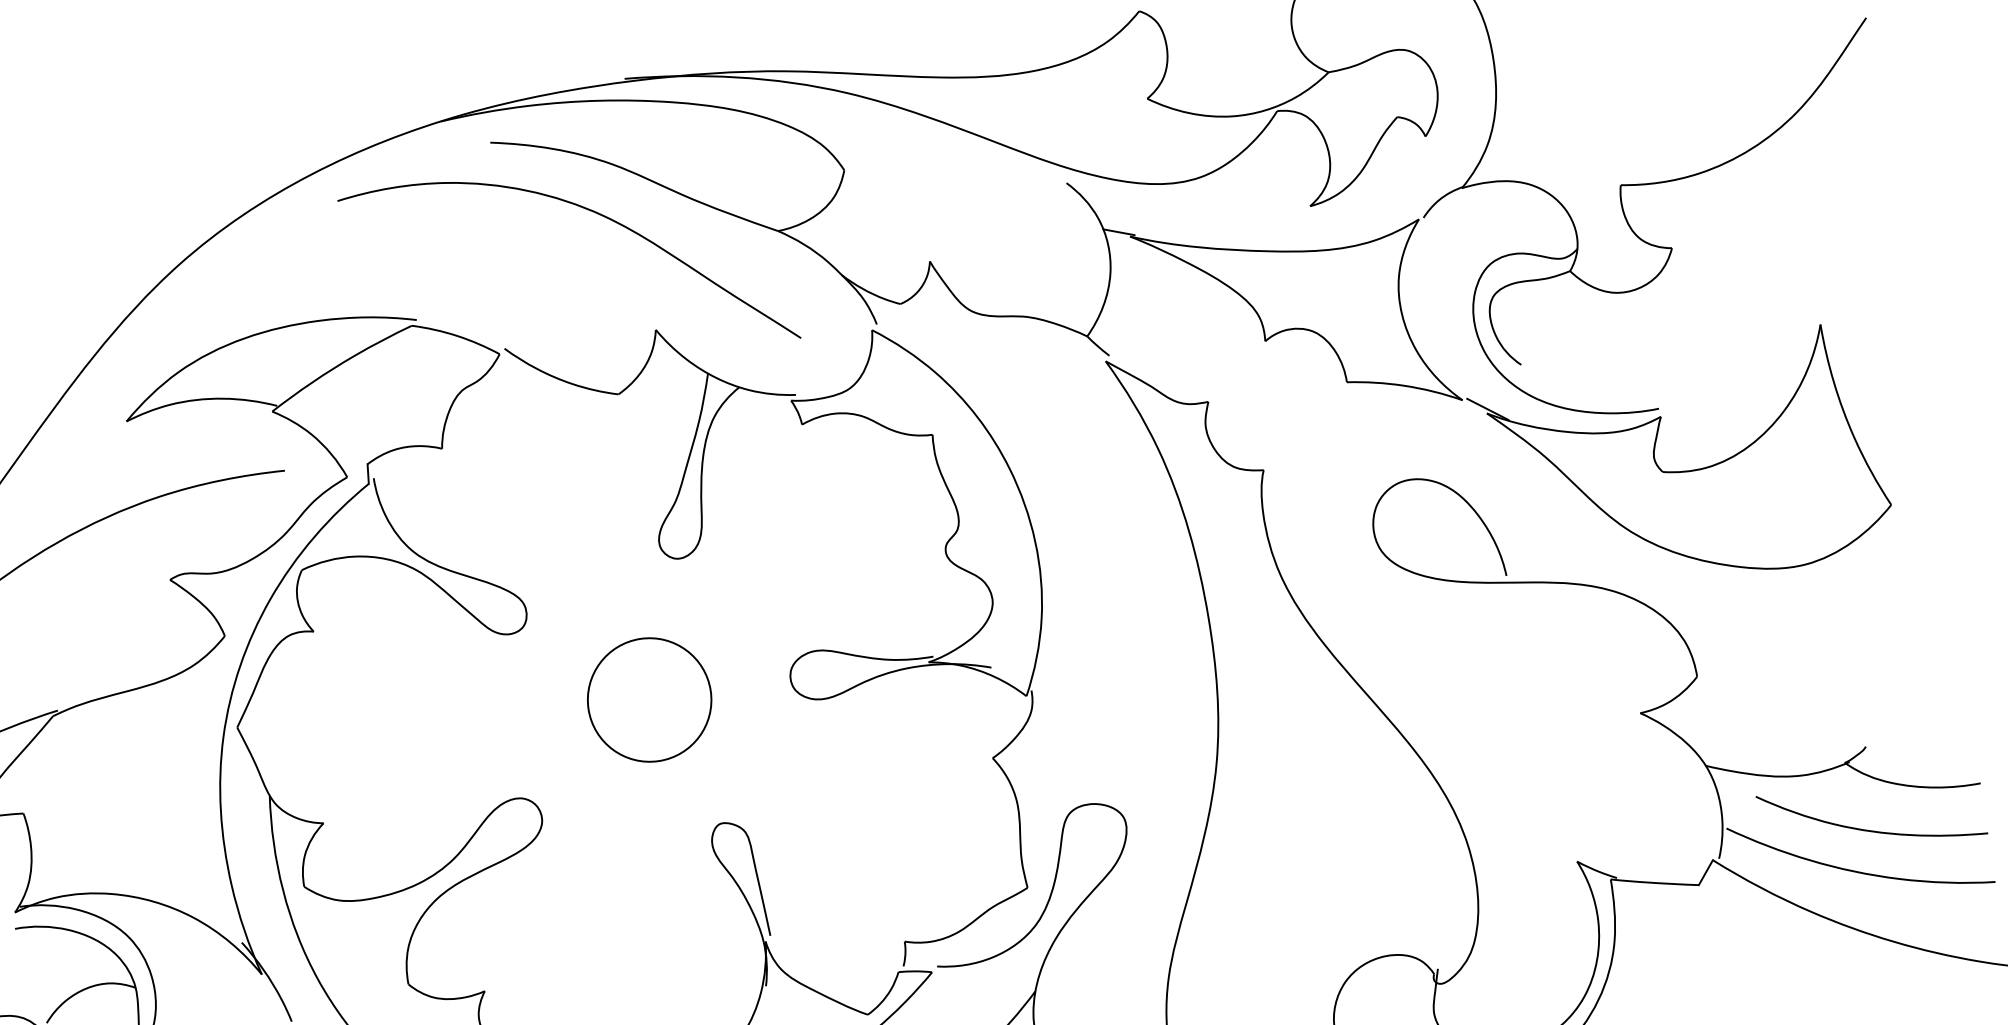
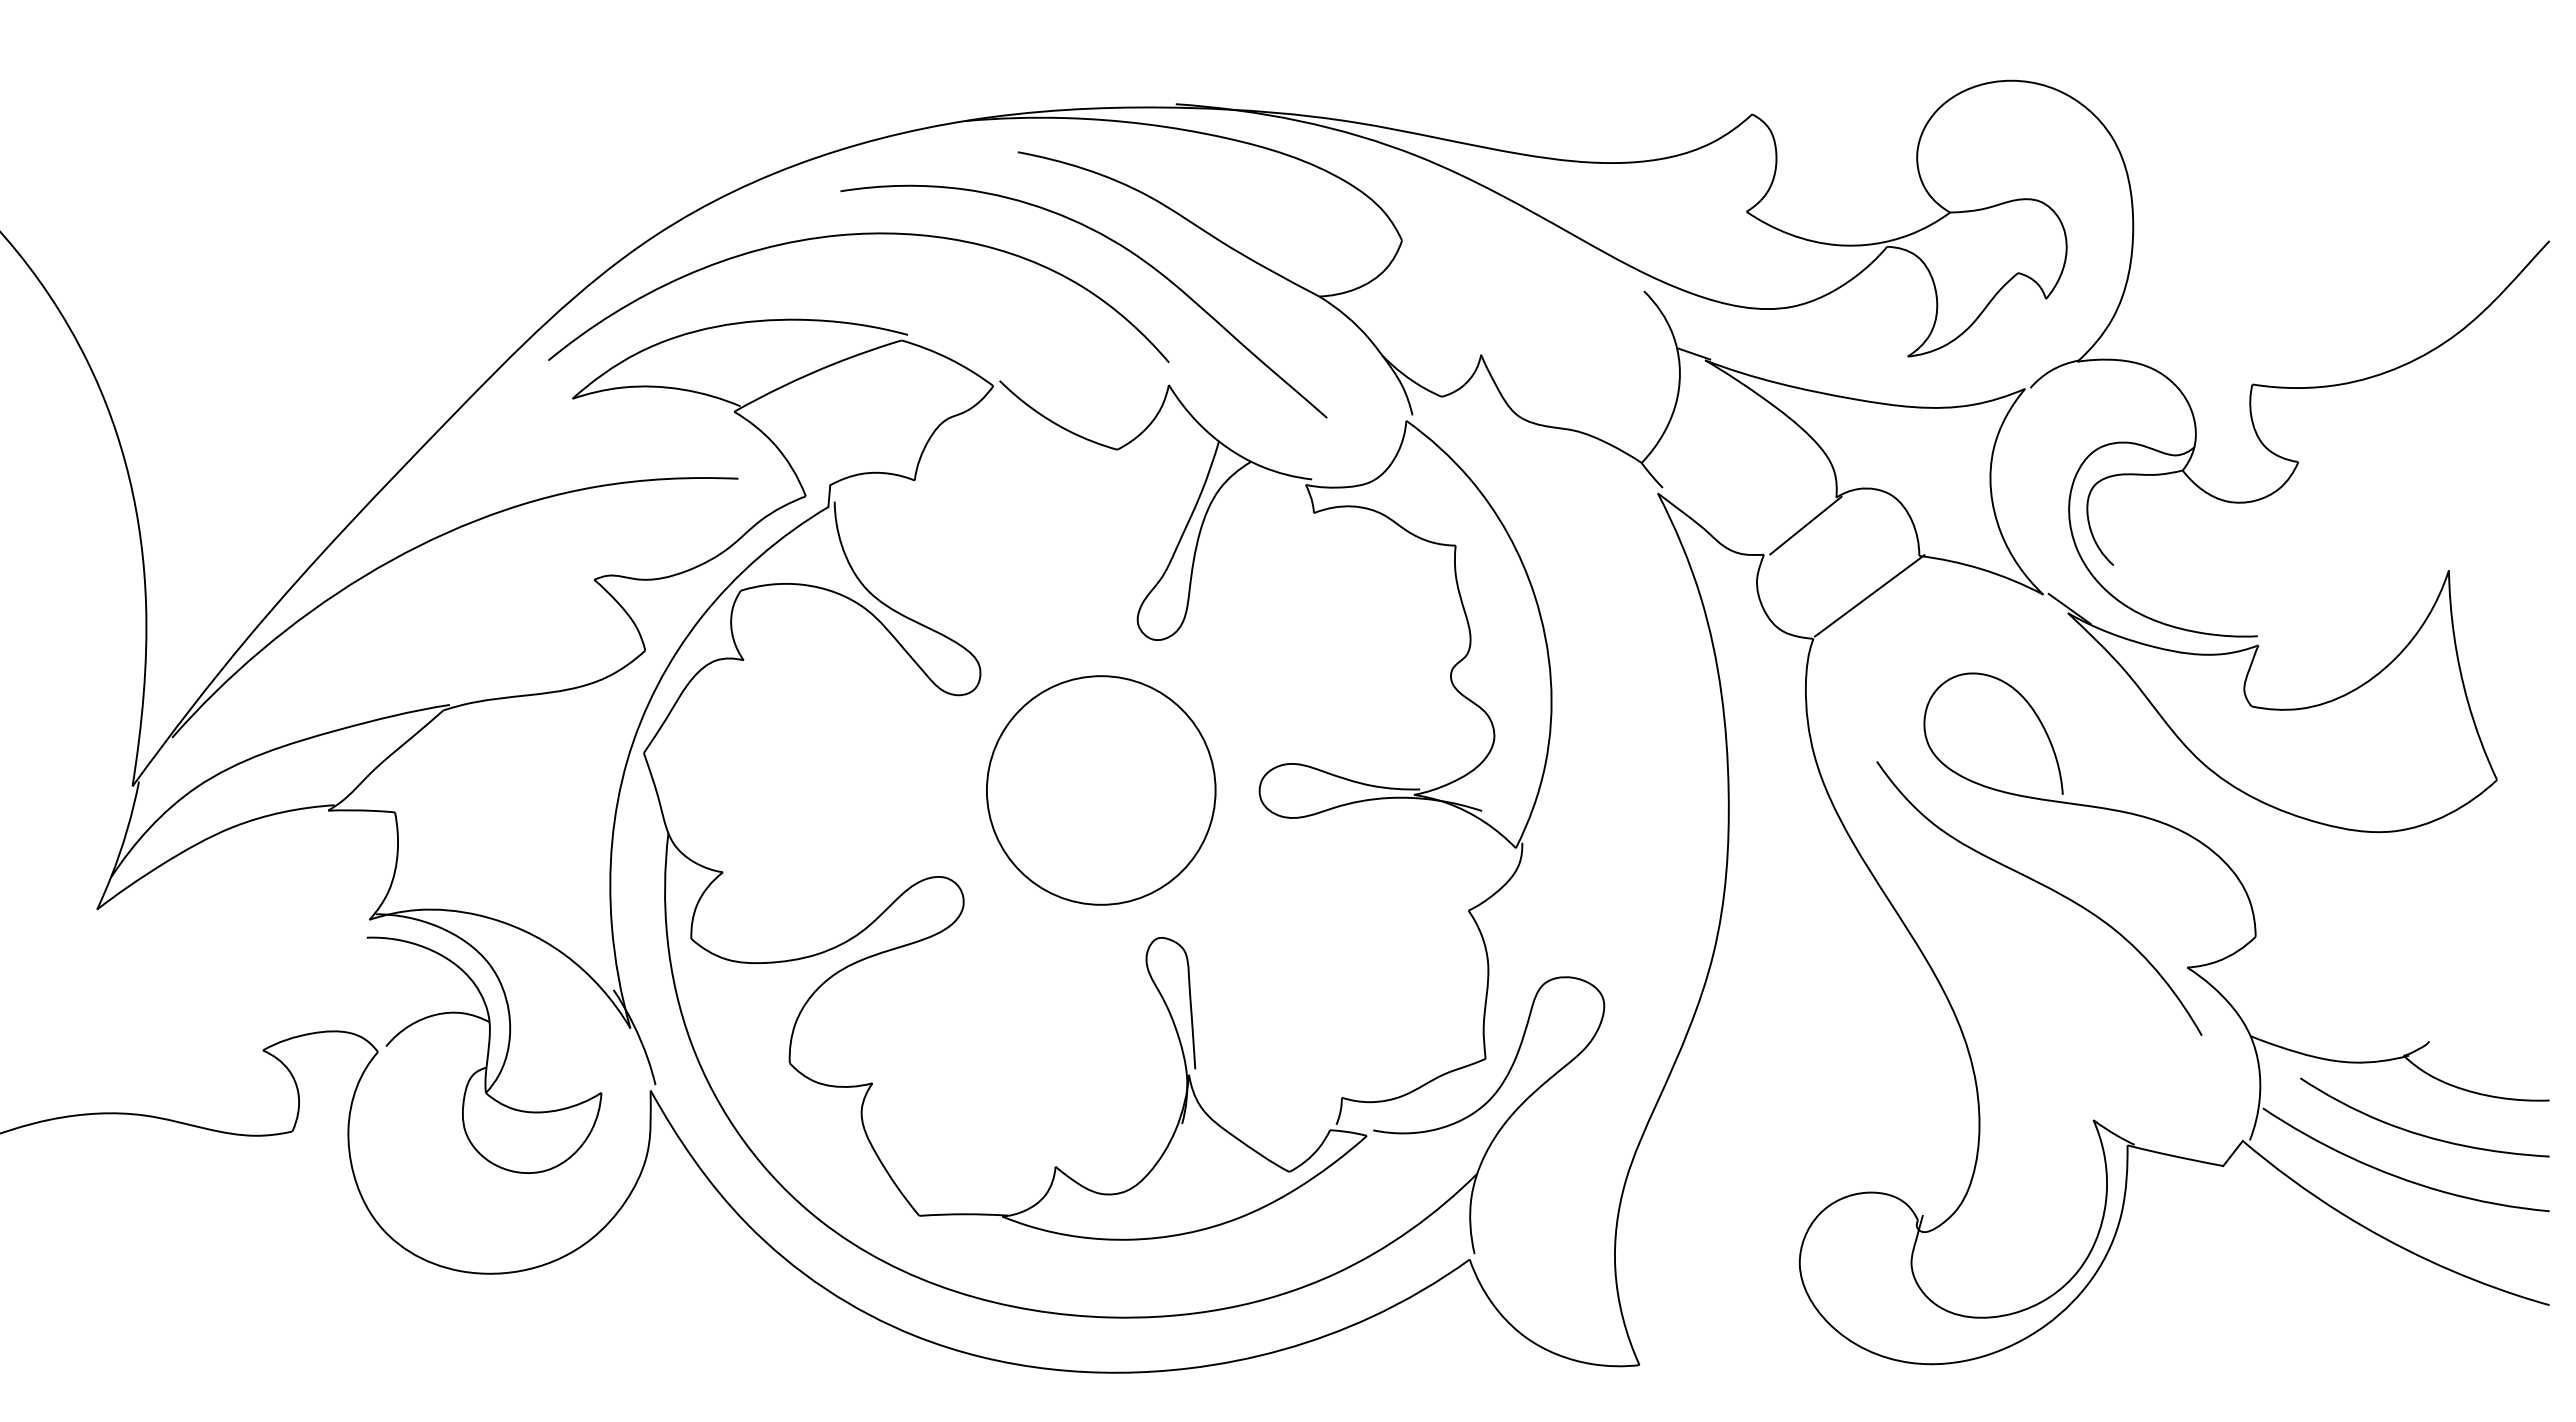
curve: (356, 238) -> (855, 235), added
line: (1241, 370) -> (1805, 525), added
line: (1307, 424) -> (1869, 595), added
curve: (1503, 660) -> (2045, 887), added
circle: (649, 699) -> (1101, 790), size x1.67

